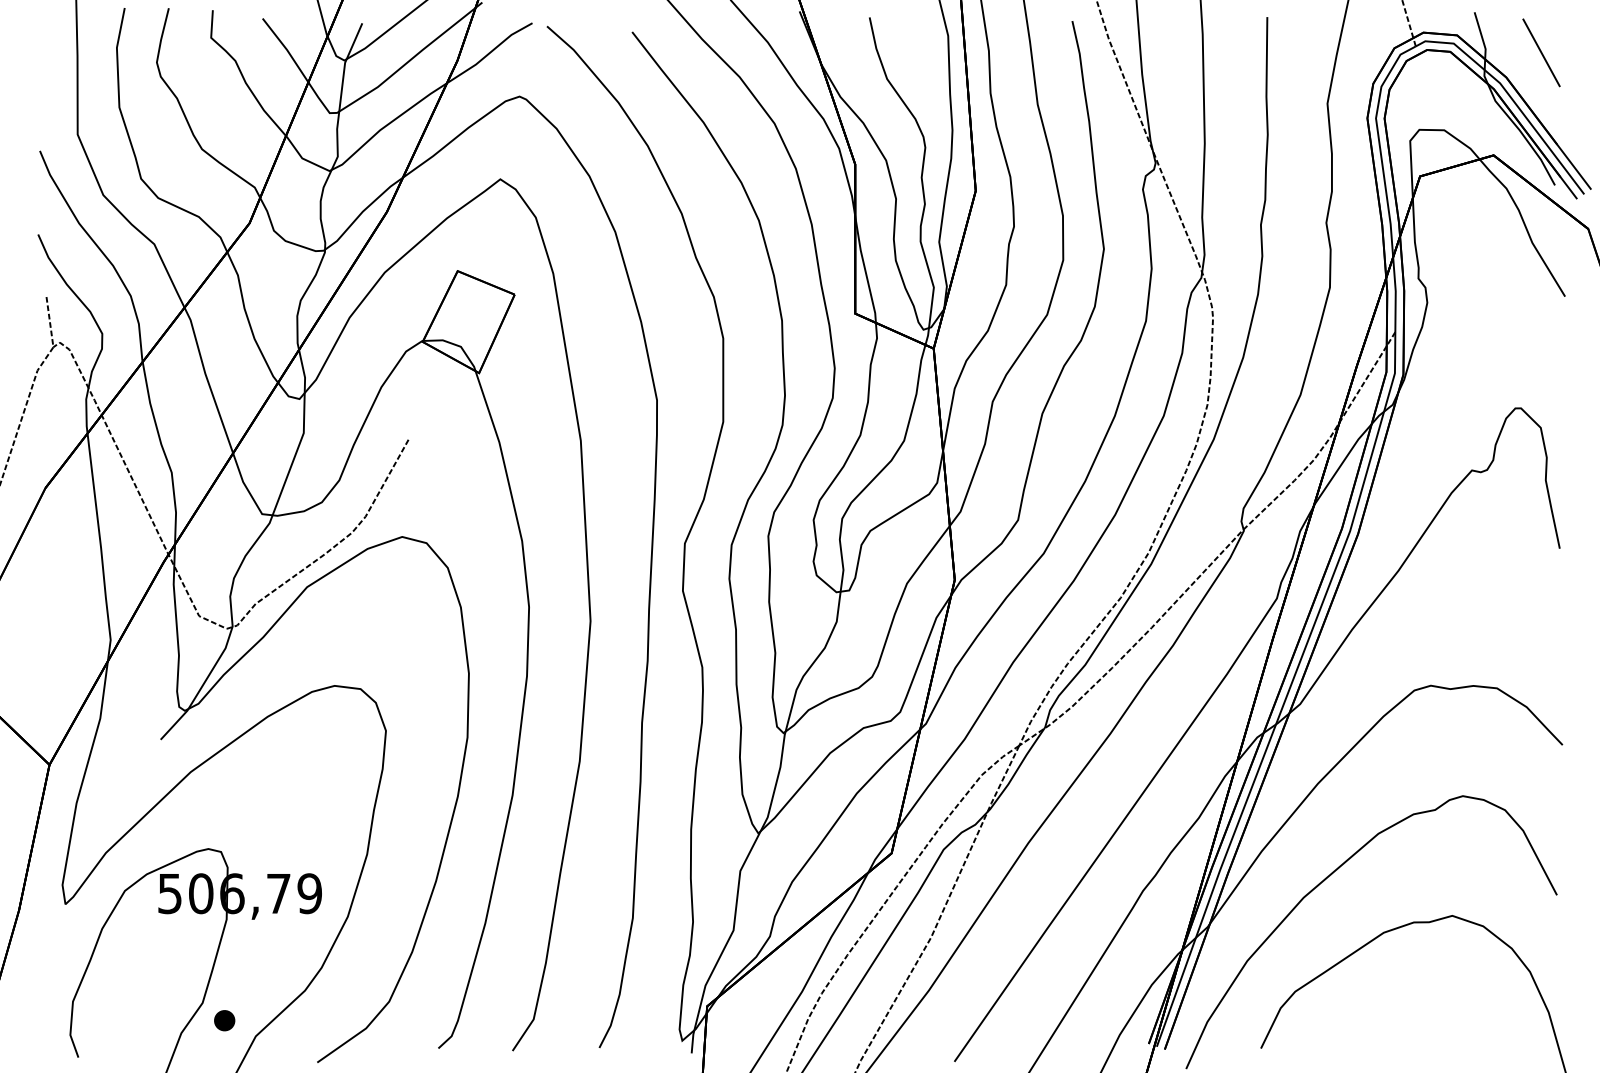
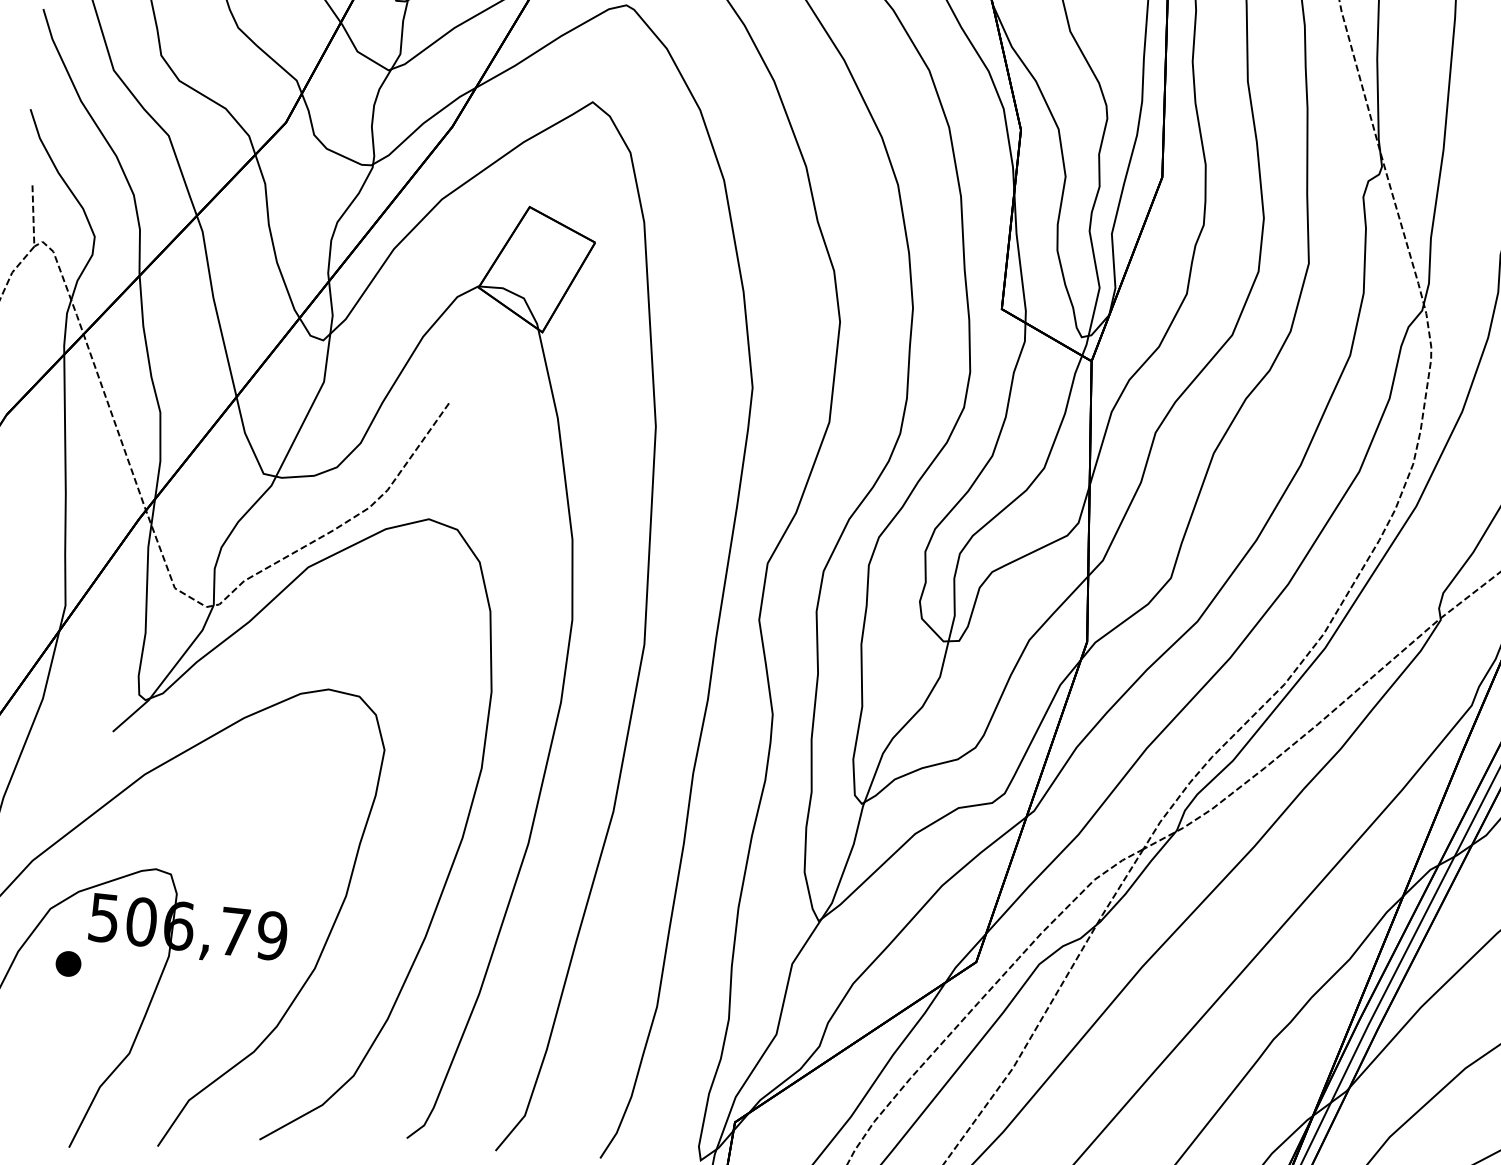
part: (224, 1020) -> (68, 963), moved

